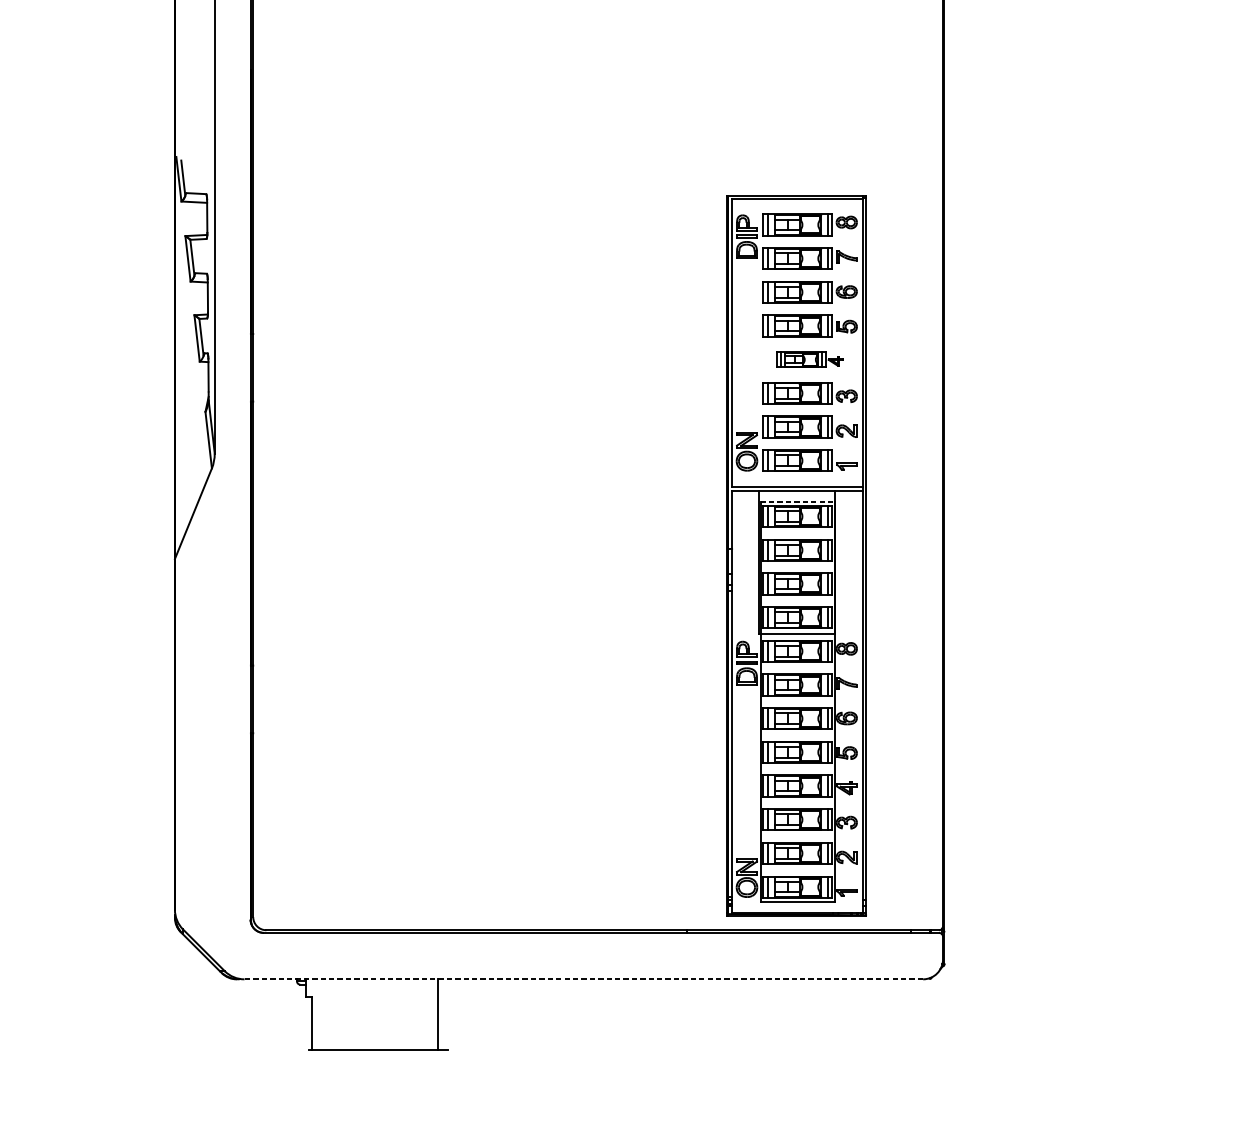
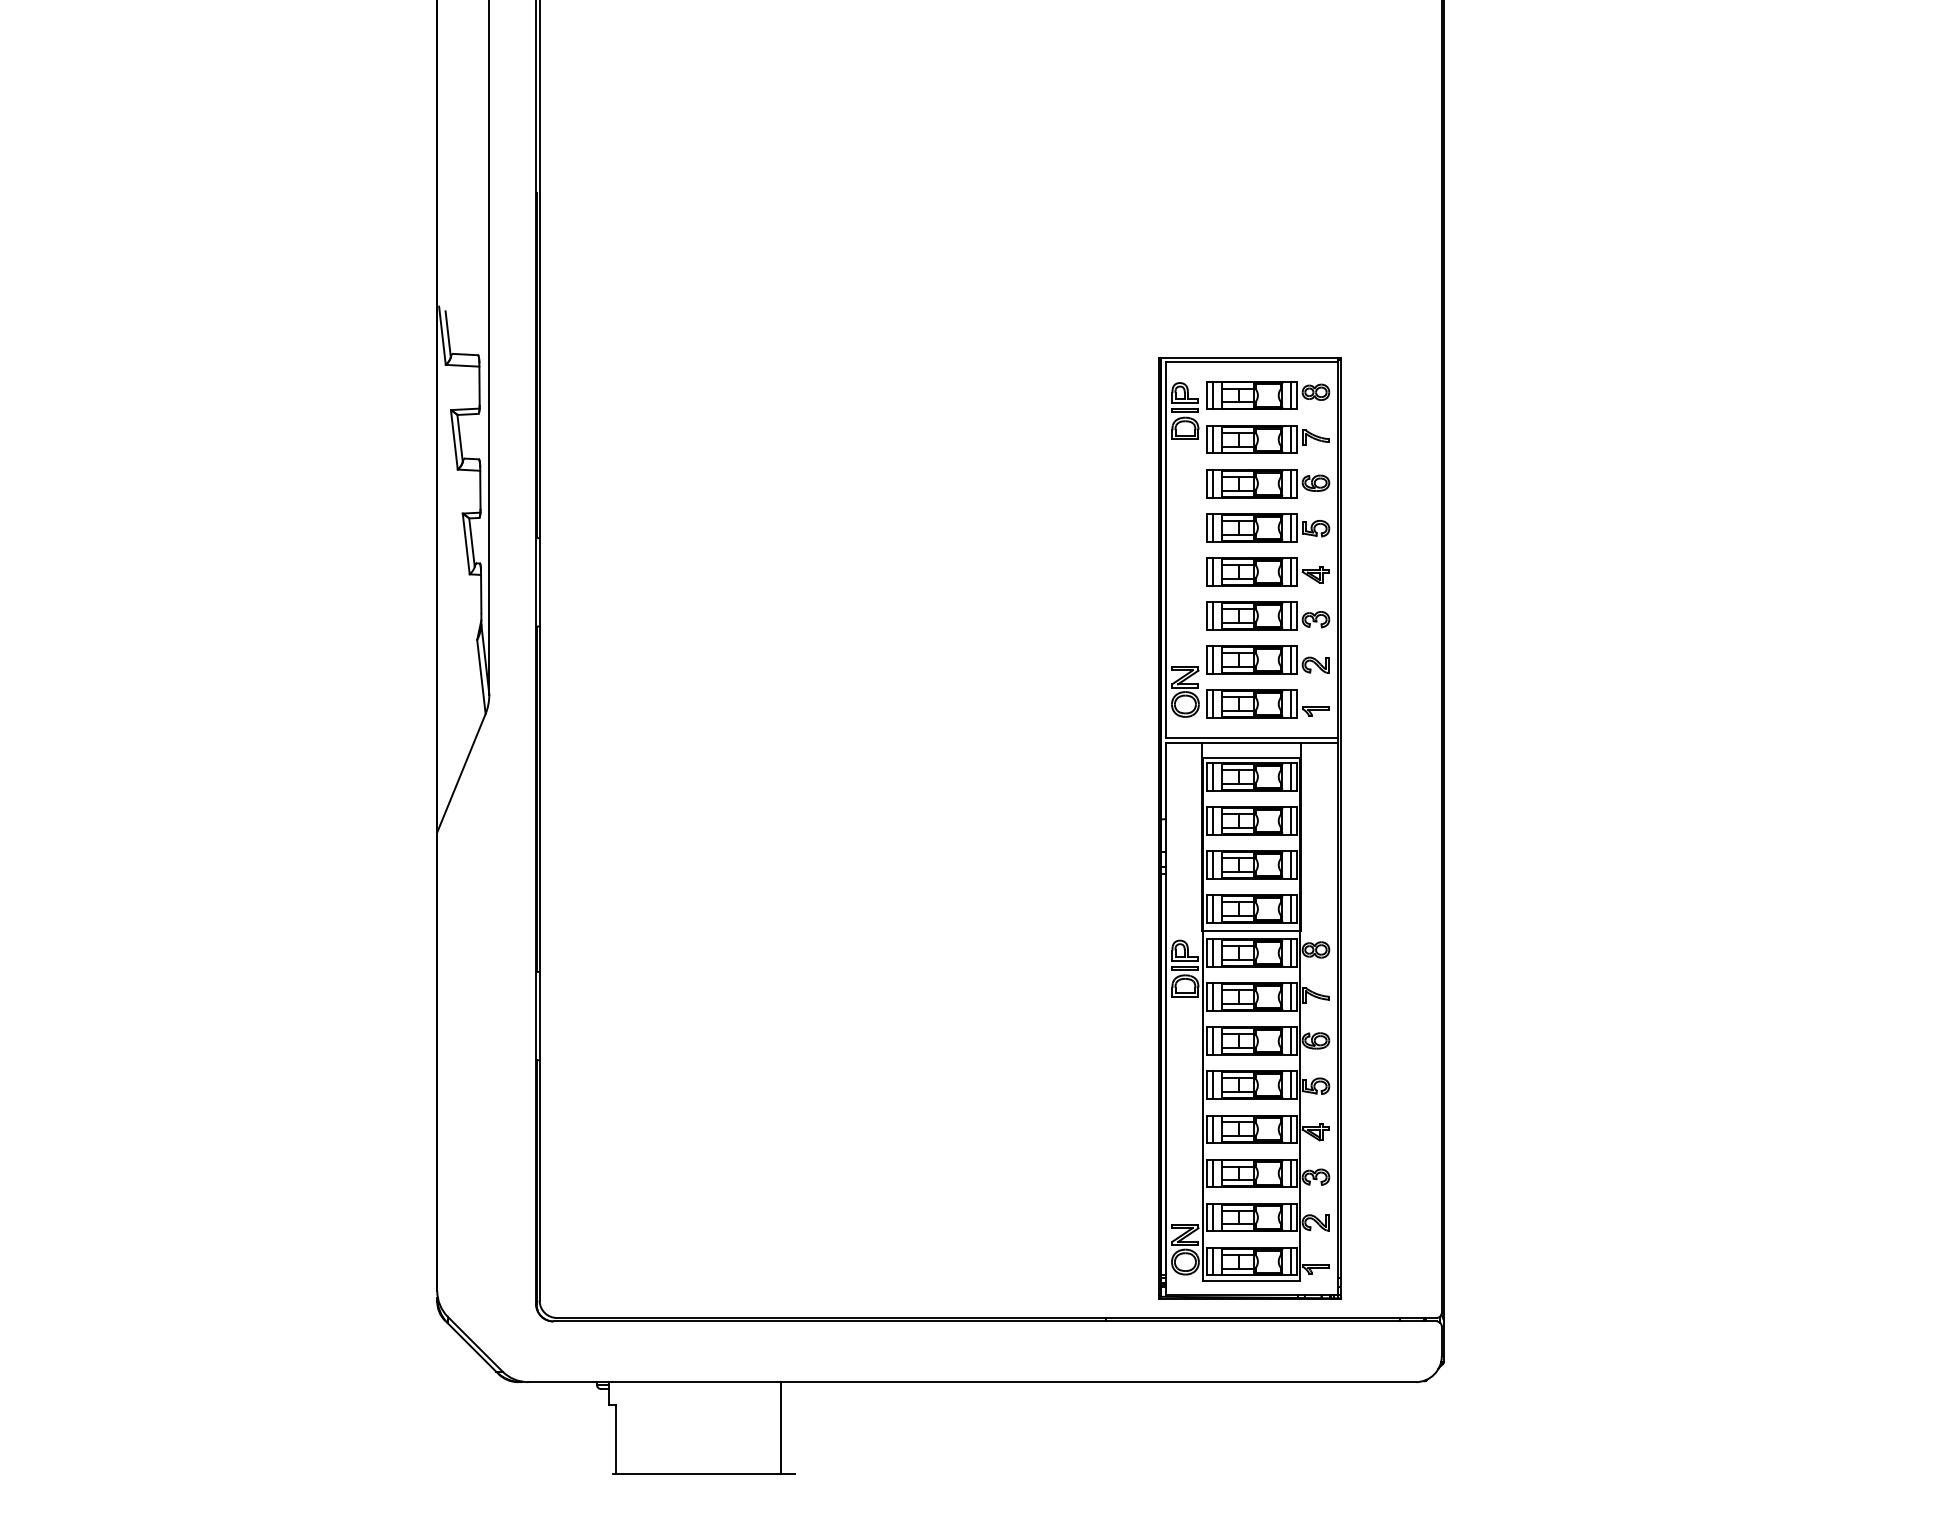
part: (809, 359) -> (1267, 571), size x1.43
line: (797, 501) -> (1251, 757), dashed -> solid
line: (584, 979) -> (972, 1382), dashed -> solid

